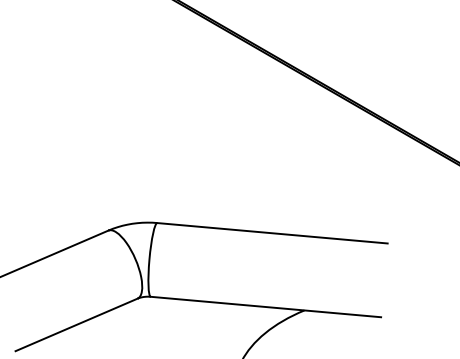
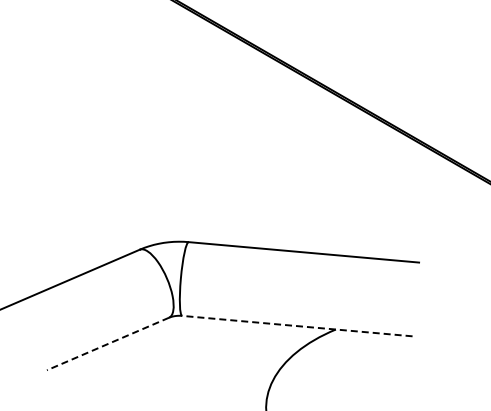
line: (266, 307) -> (297, 326), solid -> dashed
line: (76, 325) -> (107, 344), solid -> dashed

